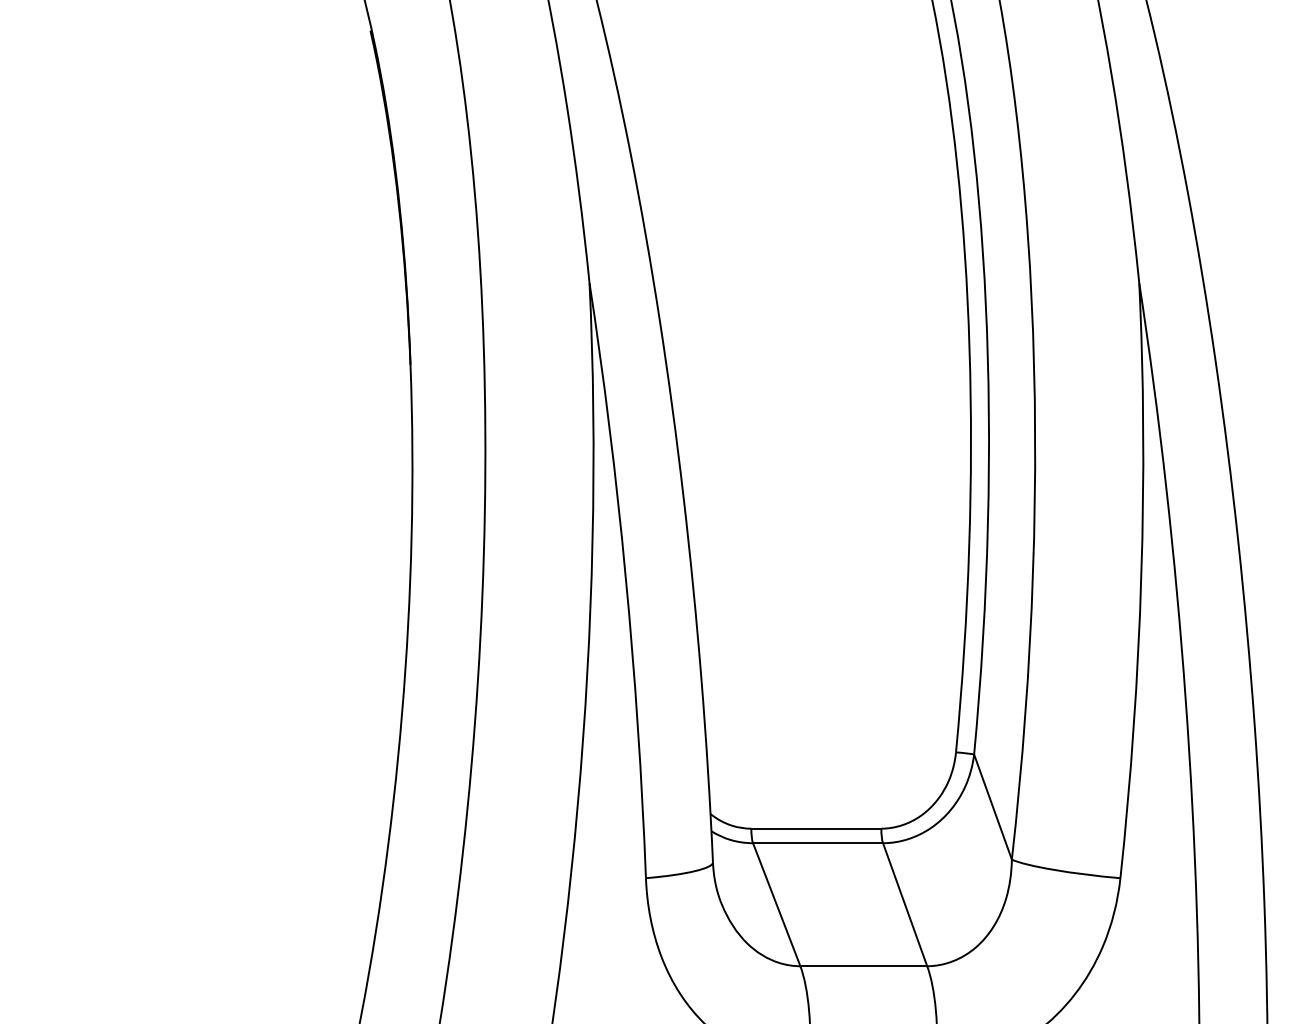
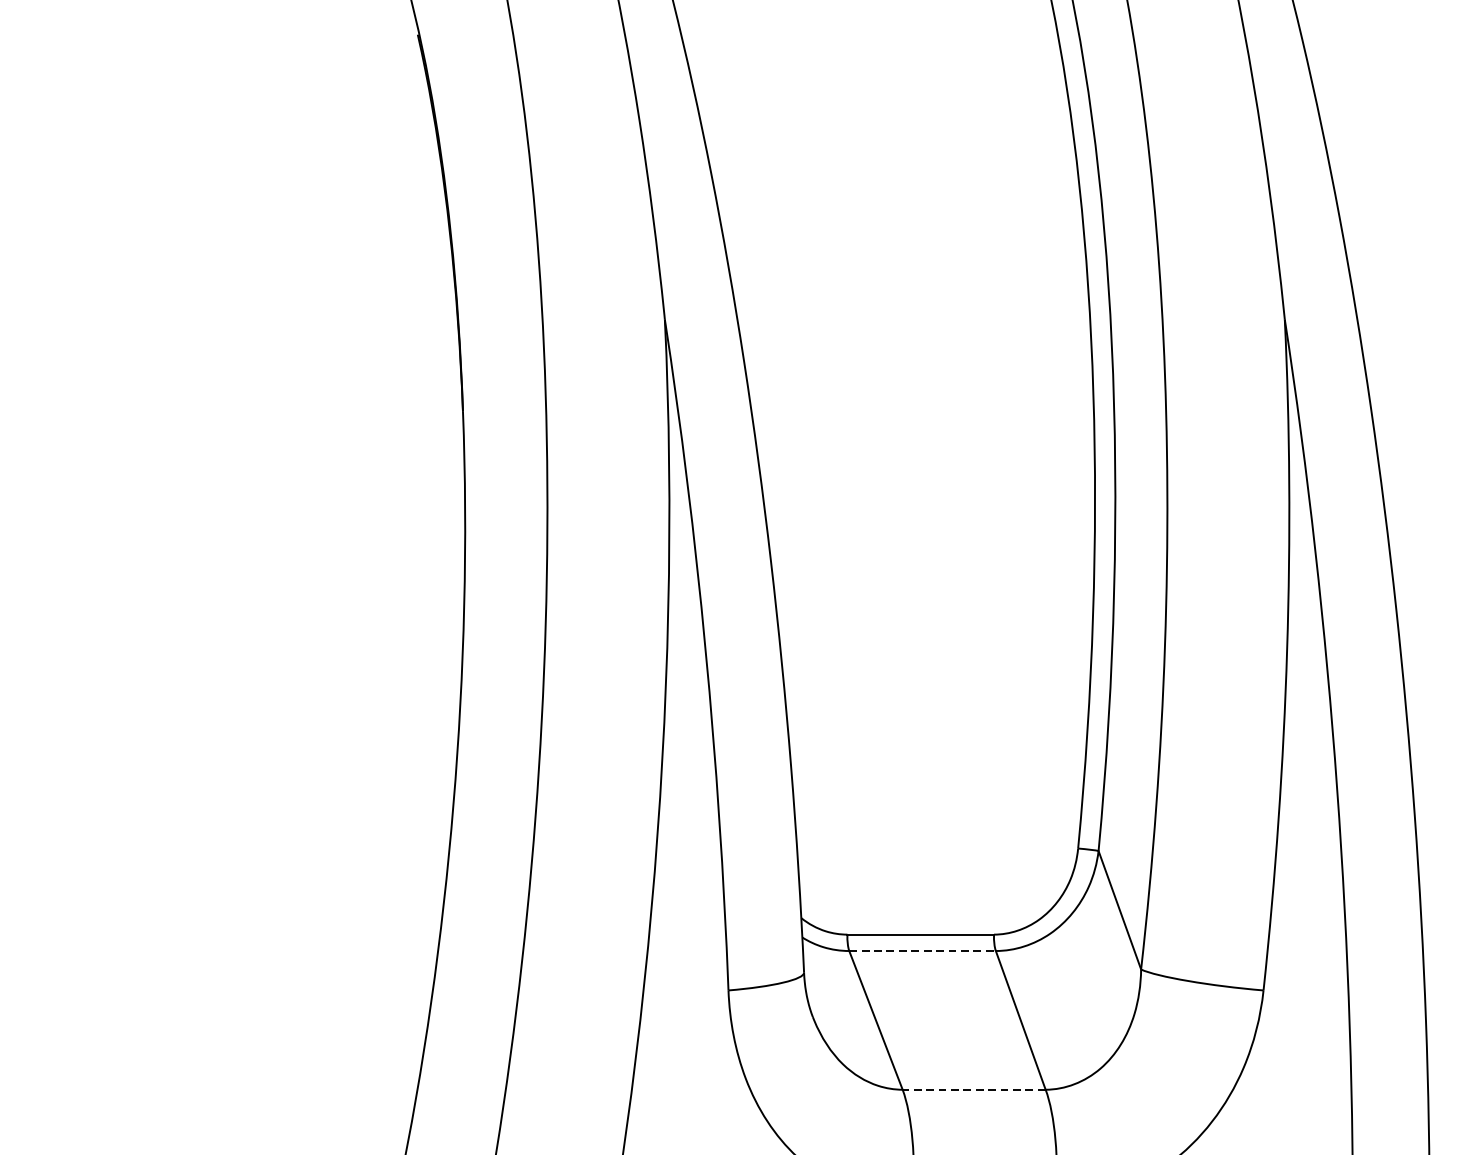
line: (818, 843) -> (923, 951), solid -> dashed
line: (863, 966) -> (973, 1090), solid -> dashed

